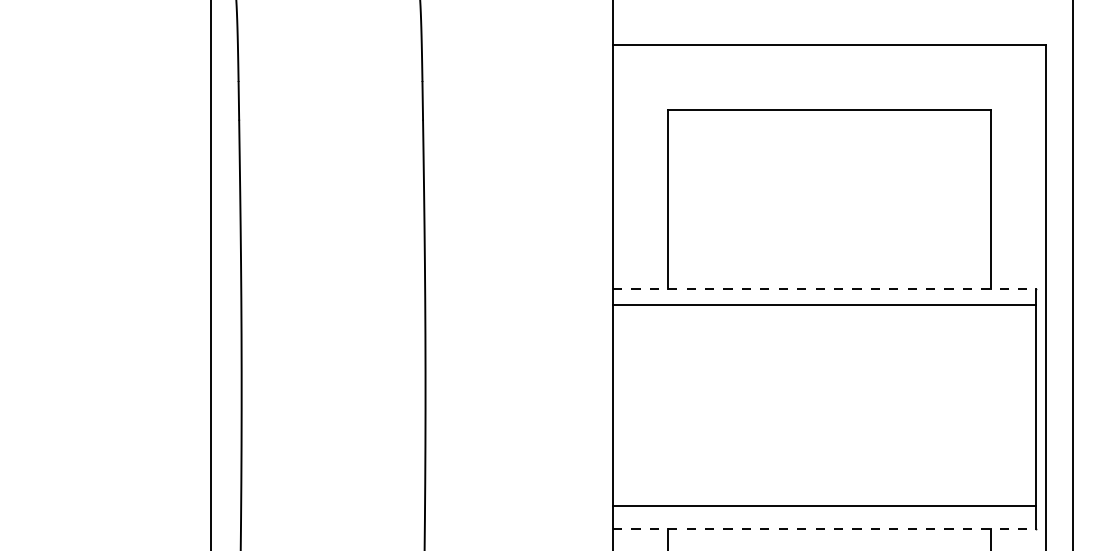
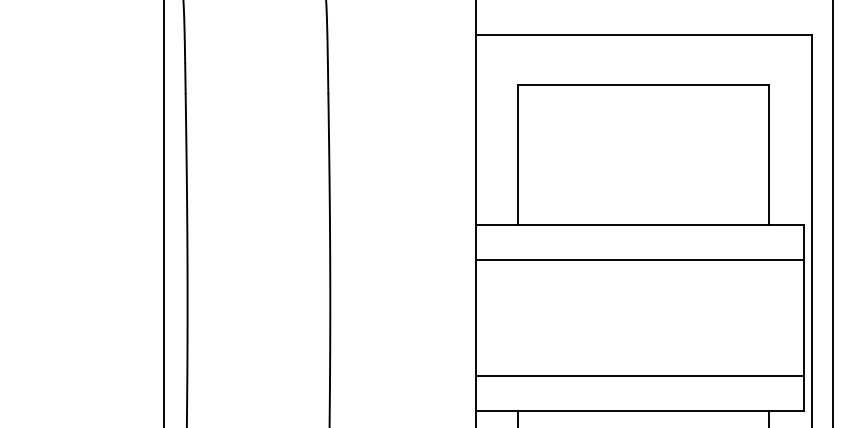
line: (825, 289) -> (640, 224), dashed -> solid
line: (823, 304) -> (639, 259), moved
line: (823, 505) -> (639, 375), moved
line: (825, 528) -> (640, 410), dashed -> solid

